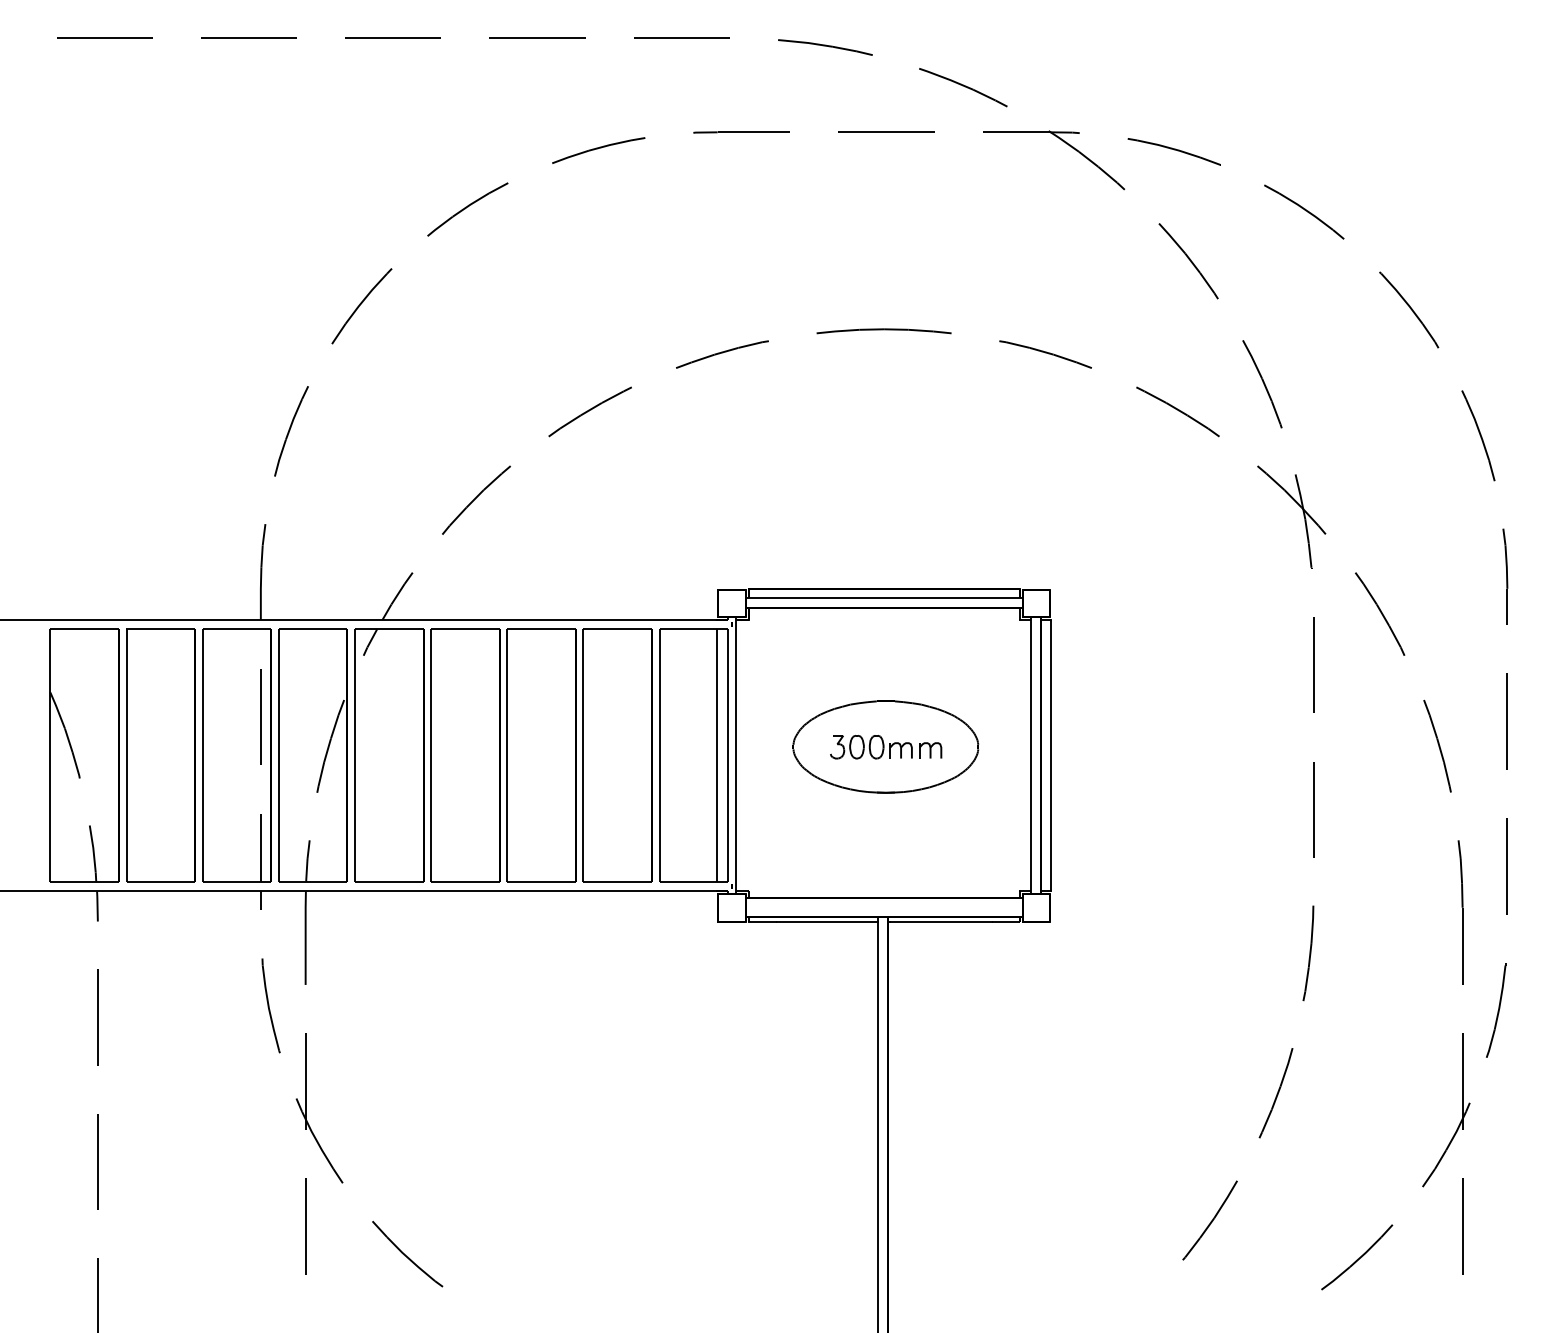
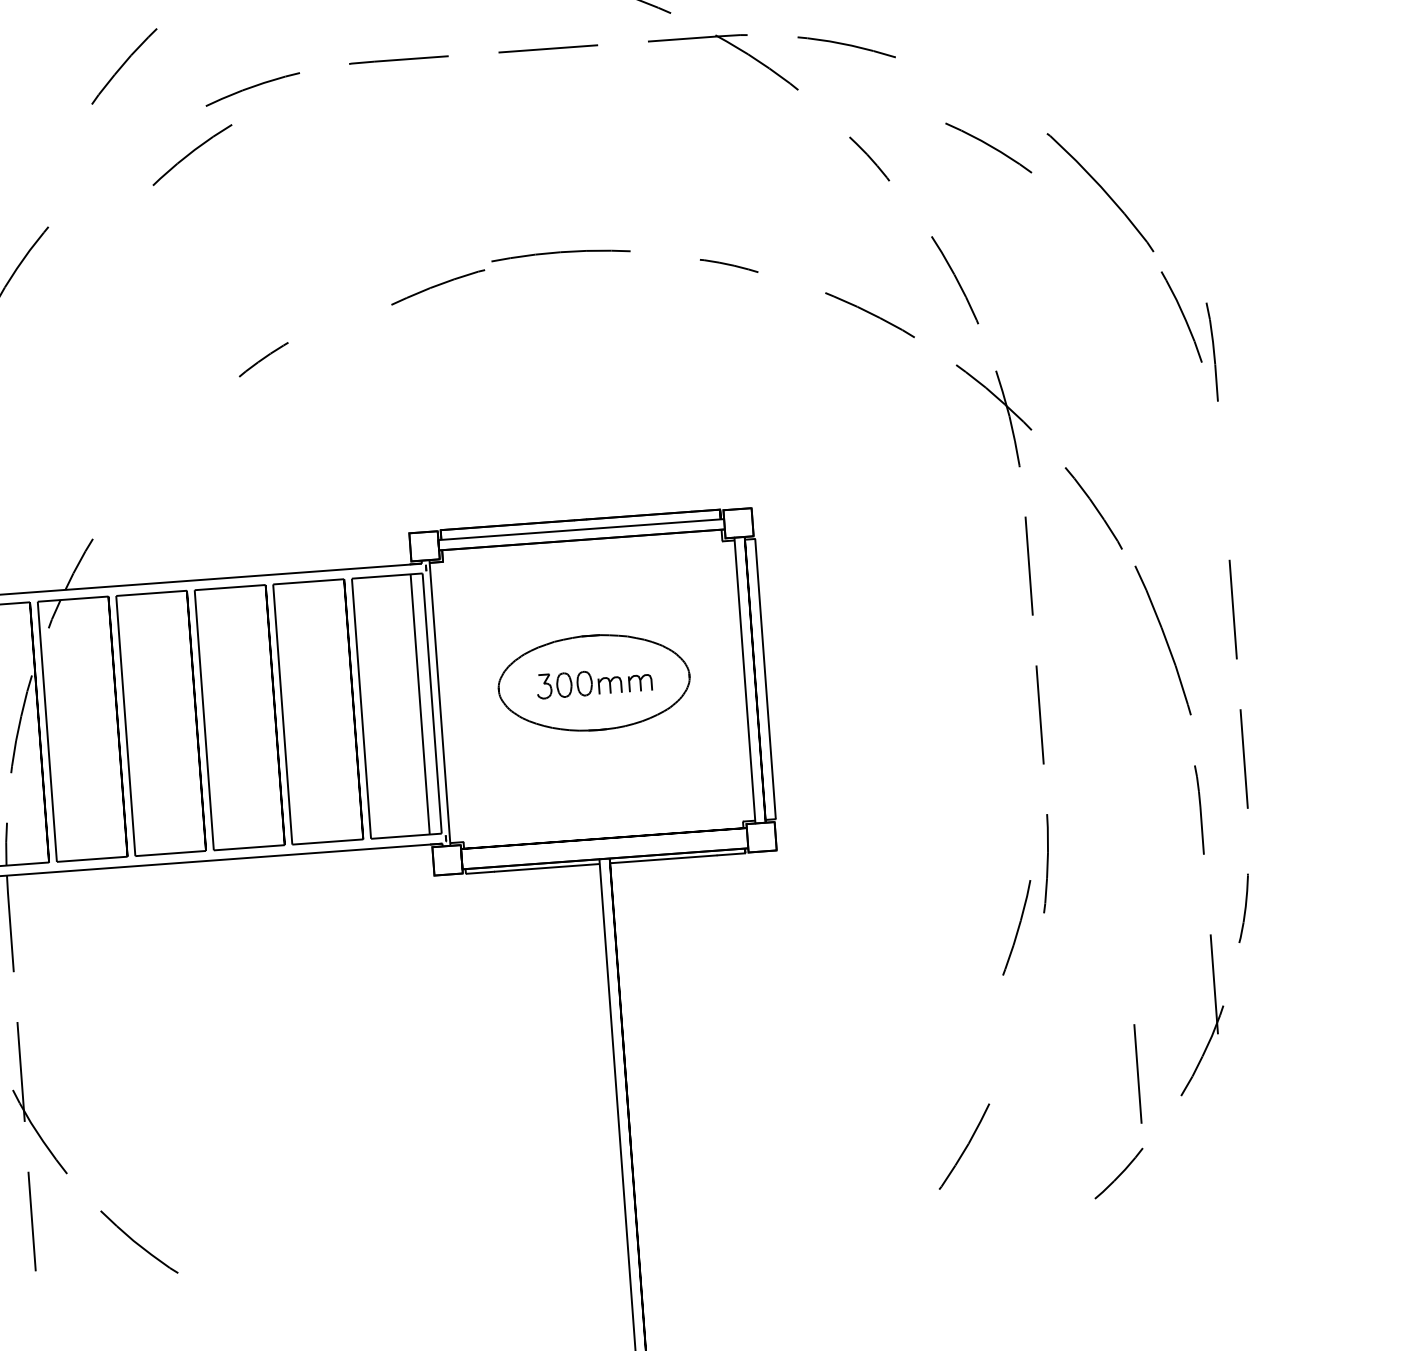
part: (467, 209) -> (192, 155), moved
part: (1304, 211) -> (988, 147), moved
part: (1188, 261) -> (869, 159), size x0.6
part: (1409, 309) -> (1101, 192), size x1.6
part: (722, 354) -> (438, 287), moved
part: (1045, 354) -> (729, 265), size x0.6
part: (589, 411) -> (263, 359), size x0.6
part: (476, 499) -> (124, 65), moved
part: (1505, 576) -> (1212, 351), moved
part: (1437, 745) -> (1162, 639), size x1.6
part: (1460, 912) -> (1199, 810), size x0.6
part: (1496, 1010) -> (1243, 908), size x0.7
part: (1275, 1093) -> (1016, 928), moved
line: (1462, 1226) -> (1137, 1073), moved
part: (1357, 1257) -> (1119, 1173), size x0.7

